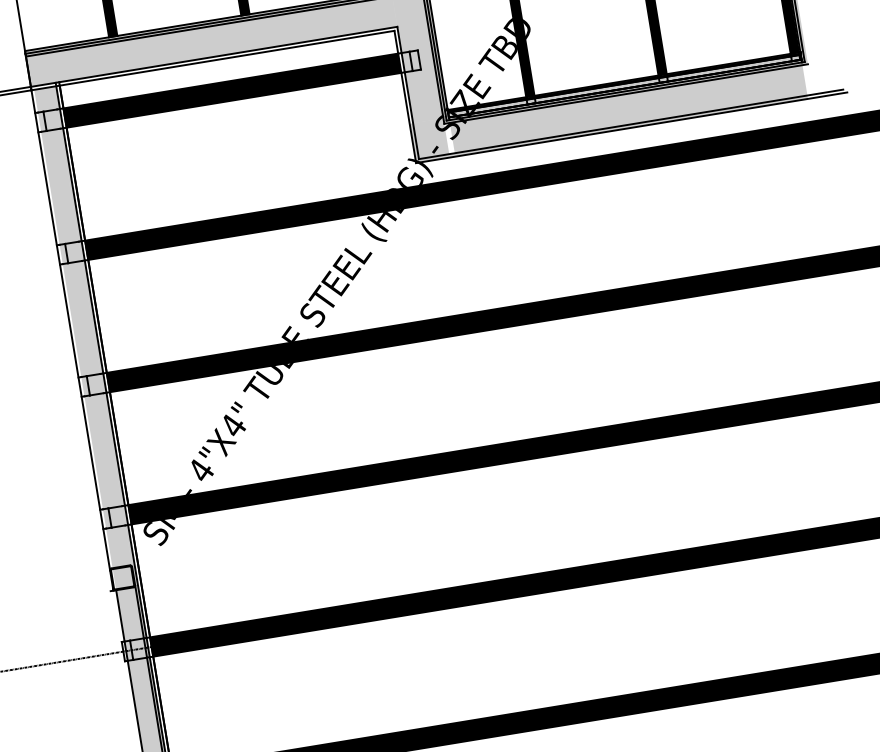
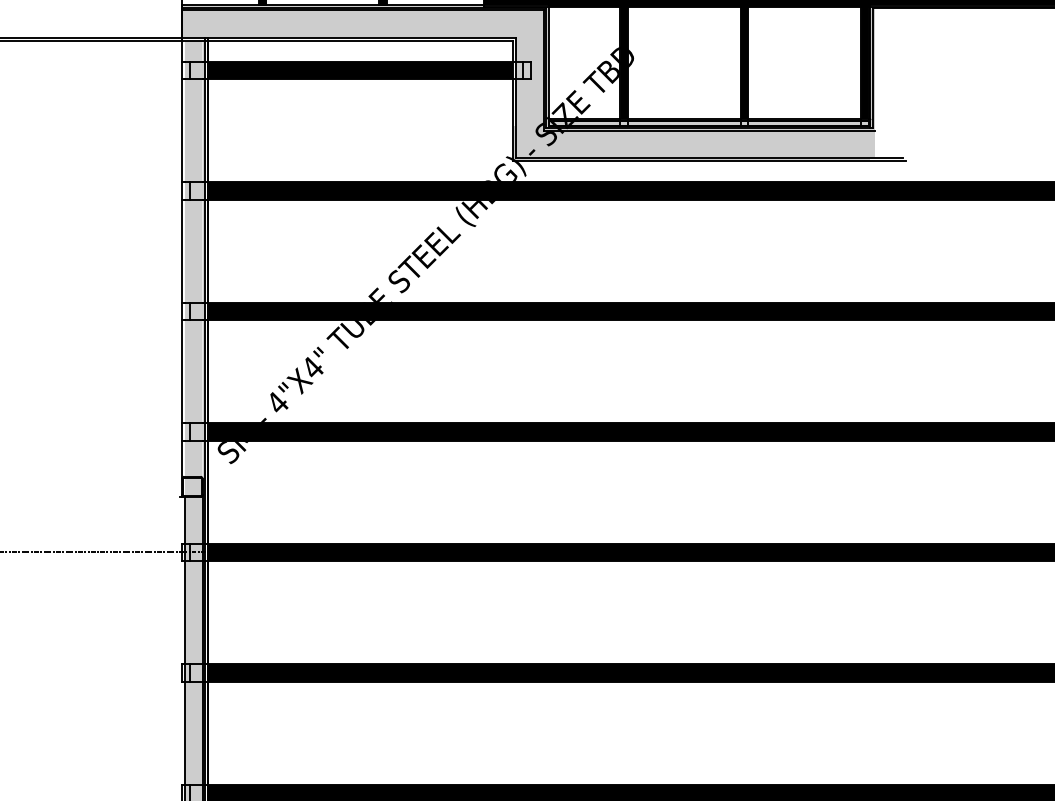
fill: (807, 79) -> (872, 144), added
fill: (448, 138) -> (545, 144), added

